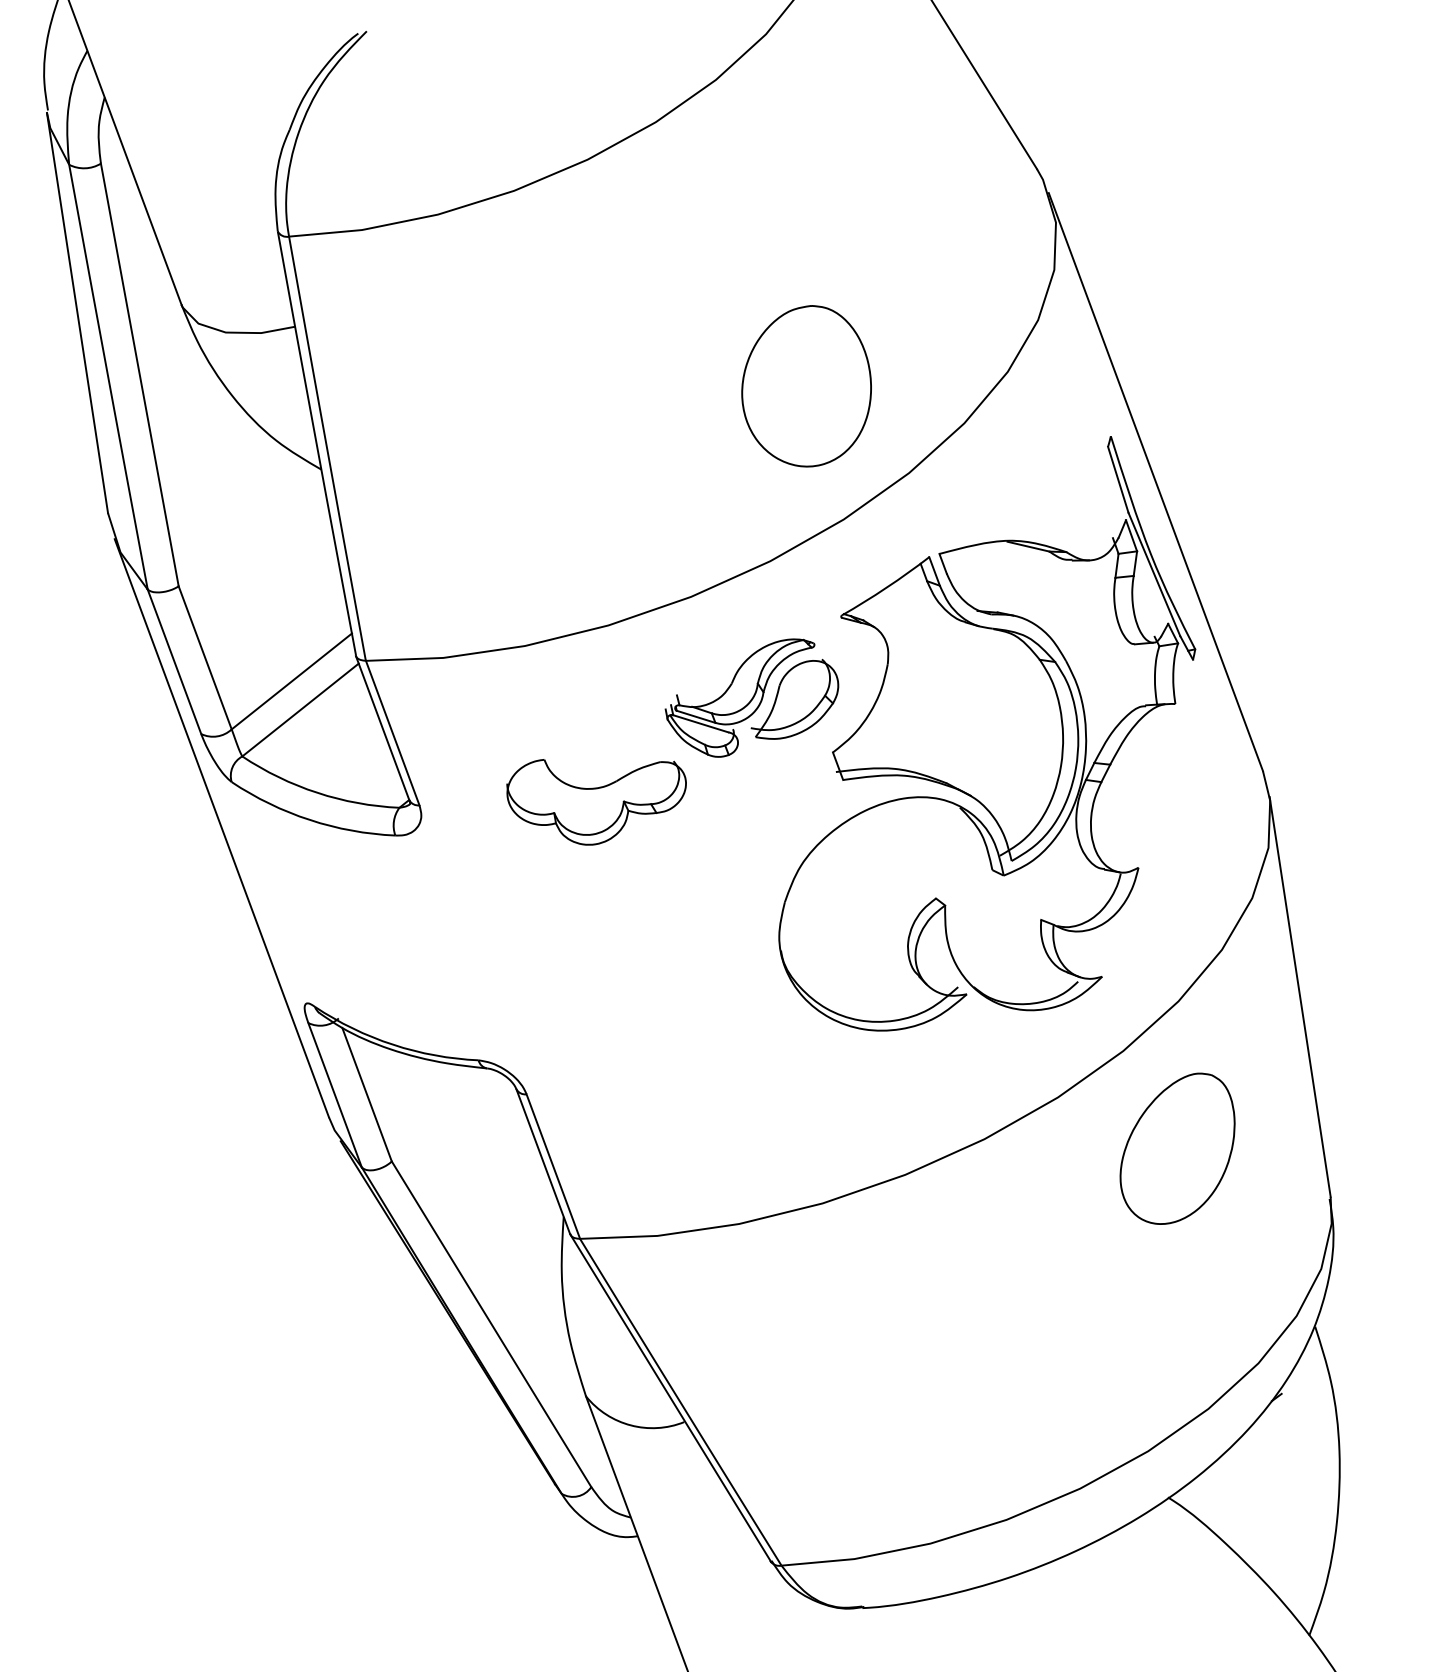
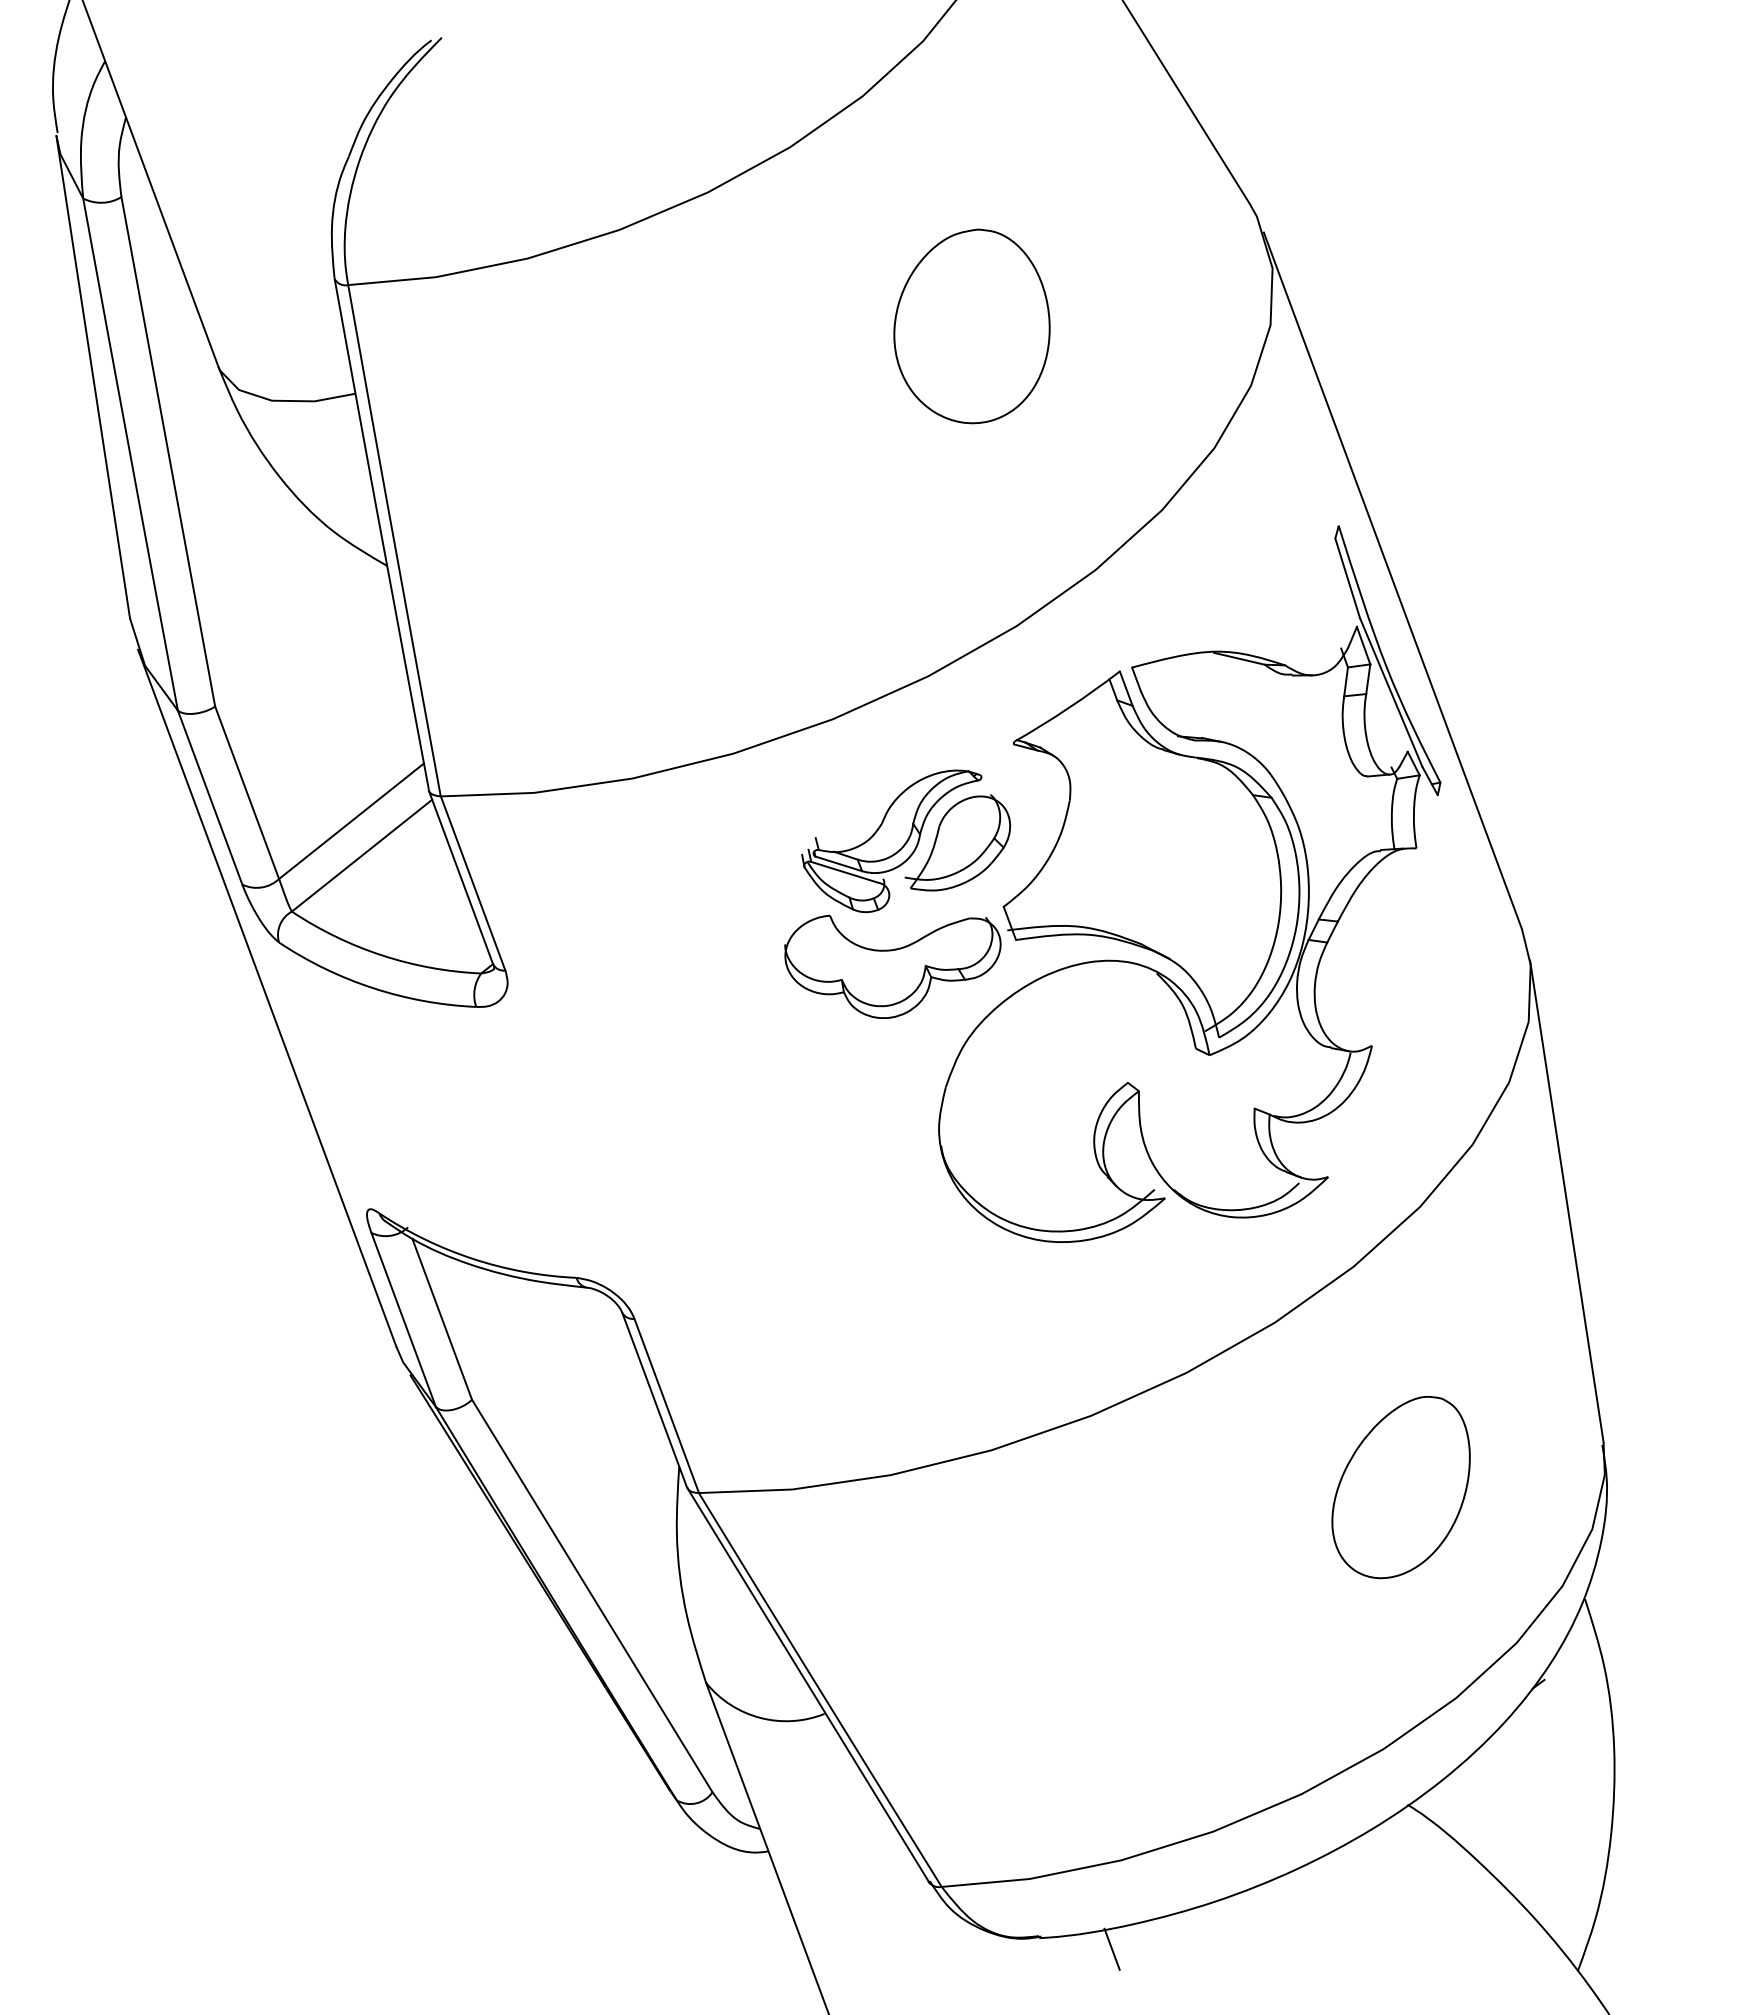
part: (806, 386) -> (971, 326), moved
part: (596, 801) -> (892, 966), moved
part: (1177, 1148) -> (1400, 1487), moved
line: (922, 1616) -> (1111, 1948), added

